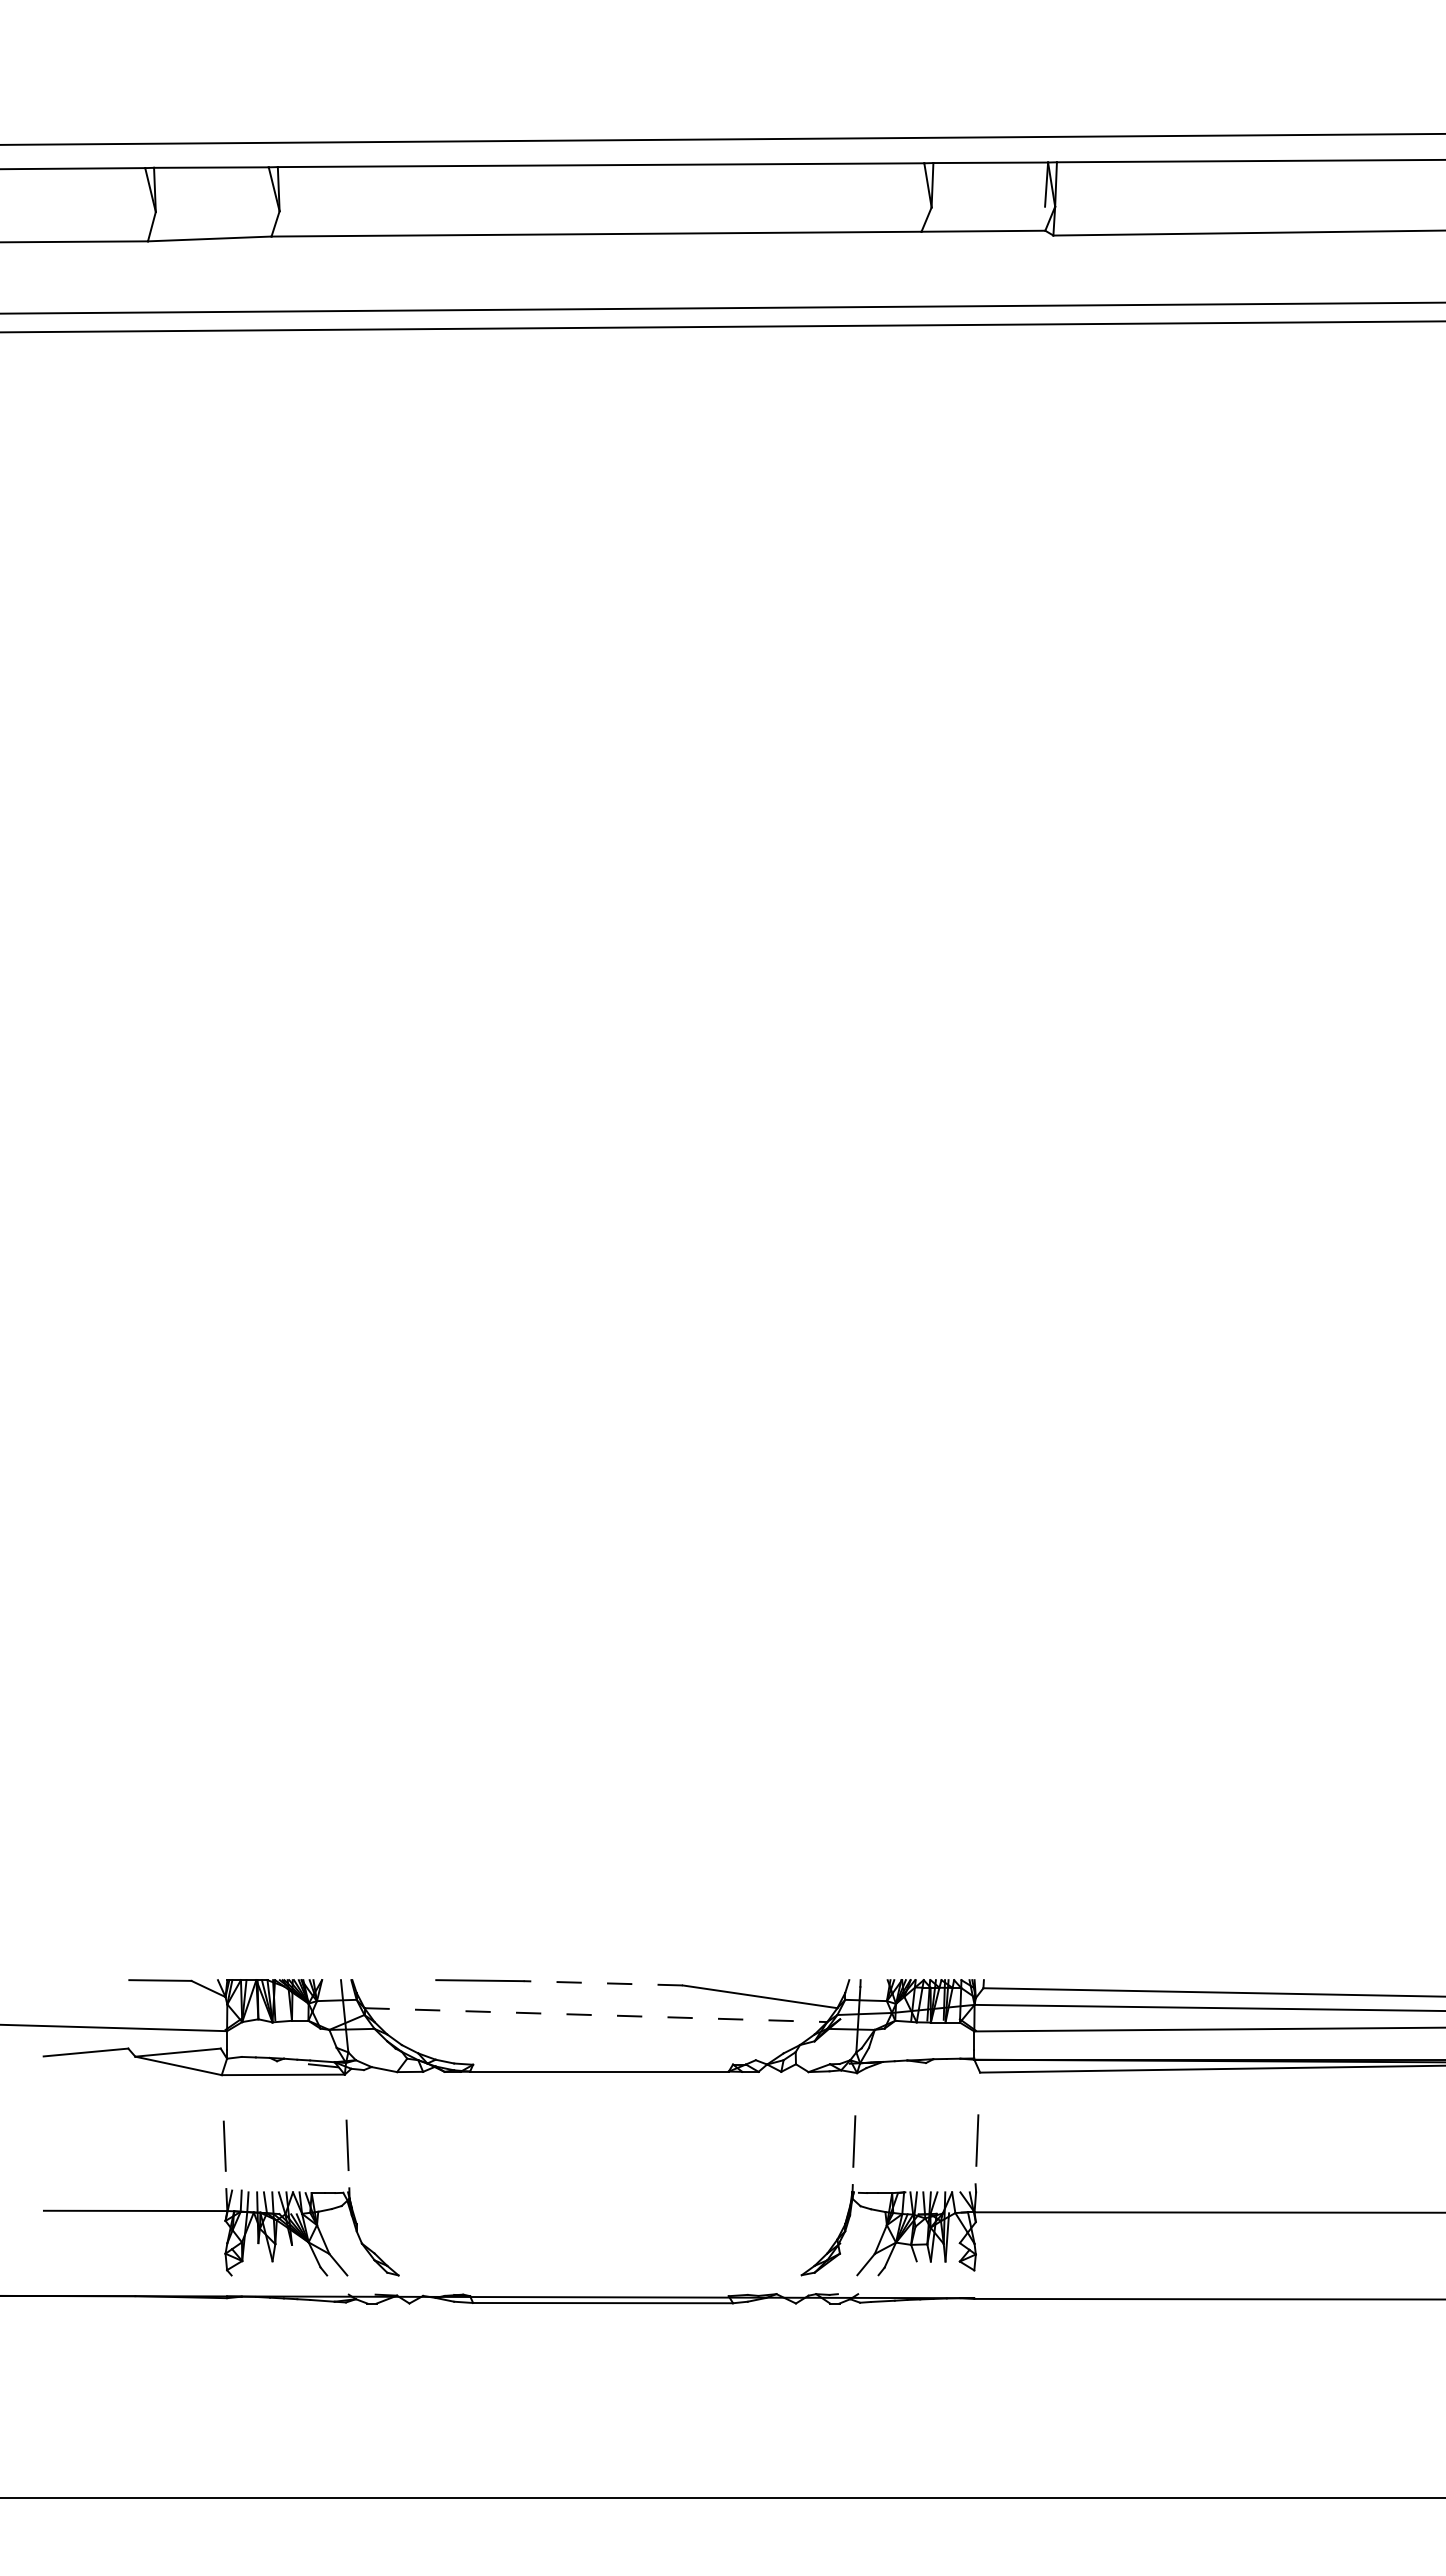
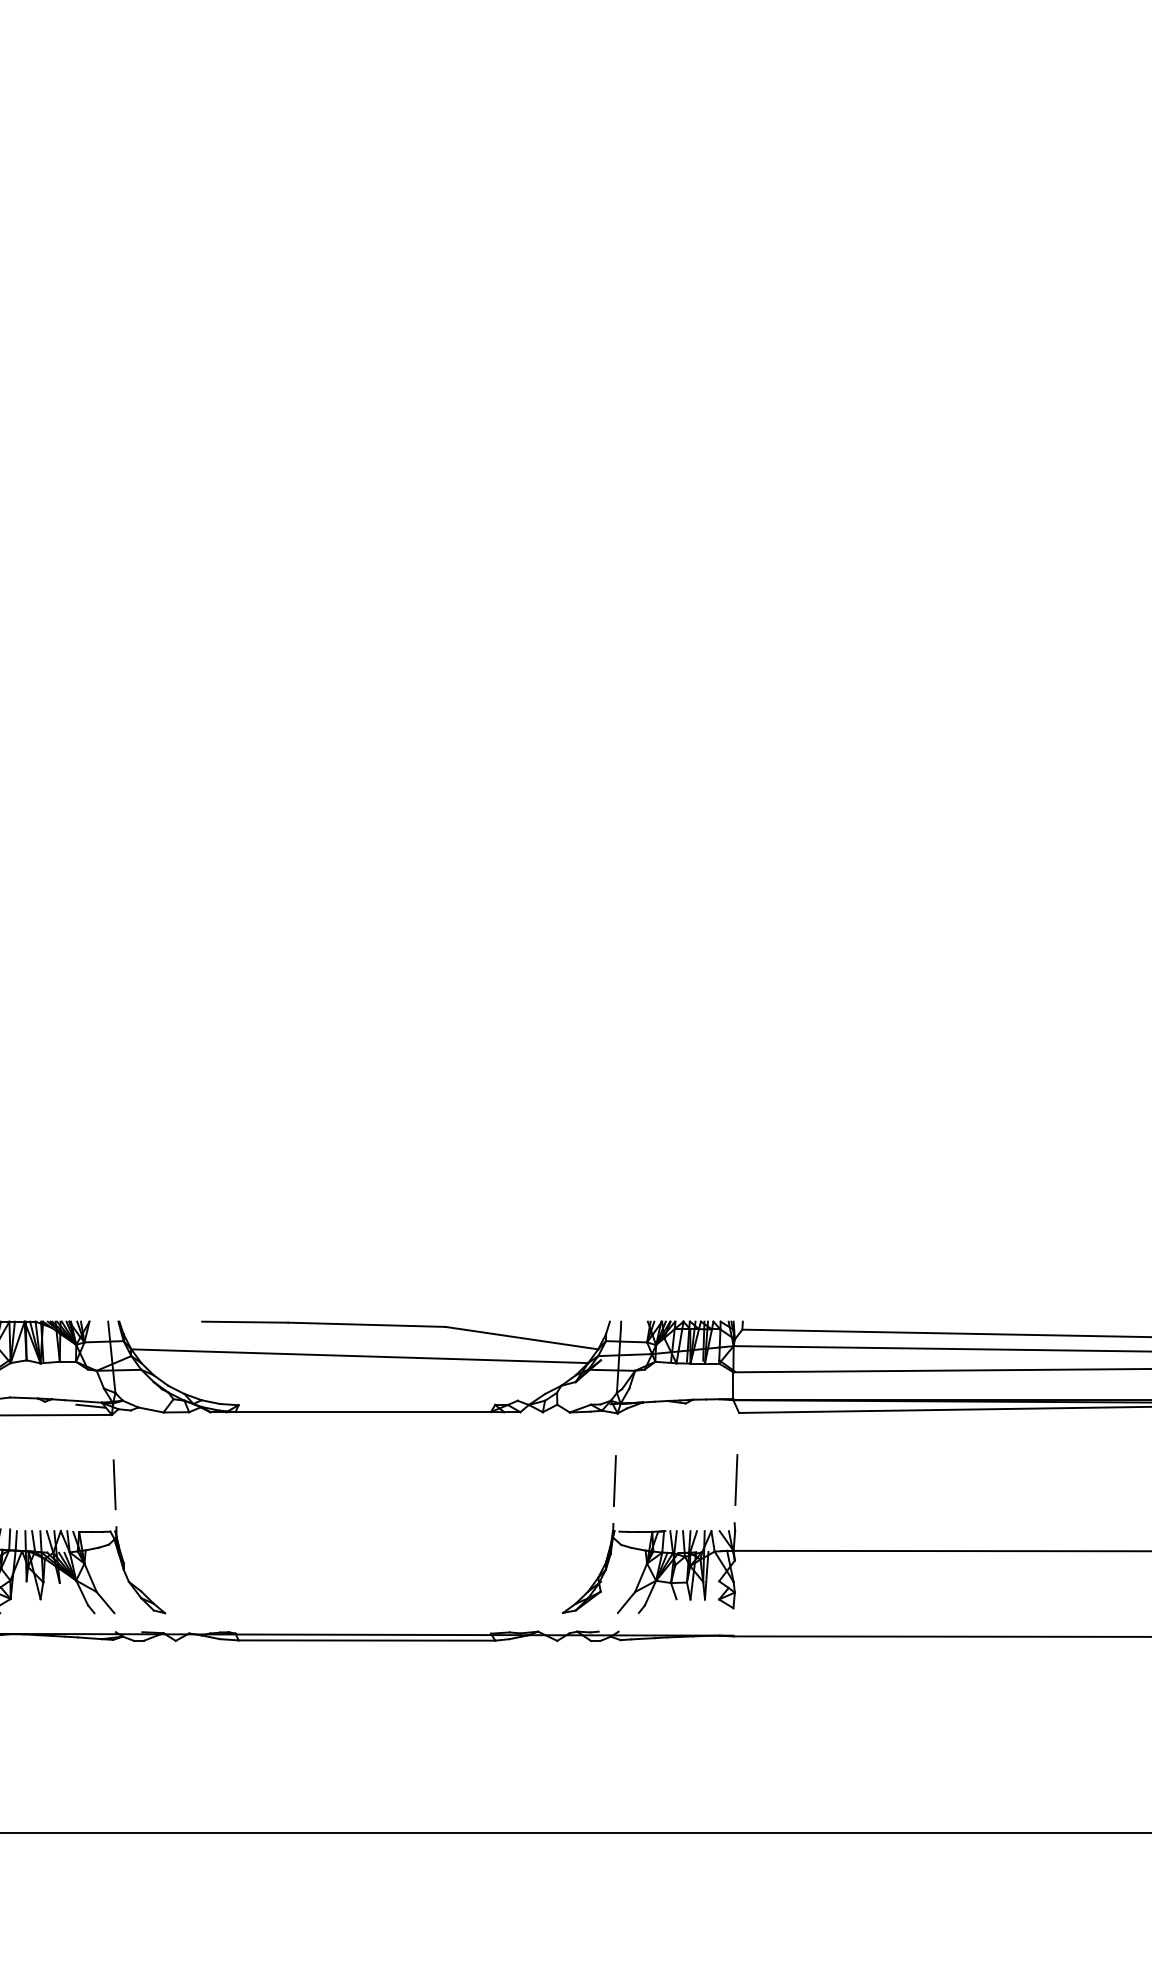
line: (603, 1983) -> (367, 1324), dashed -> solid
line: (595, 2015) -> (359, 1356), dashed -> solid

